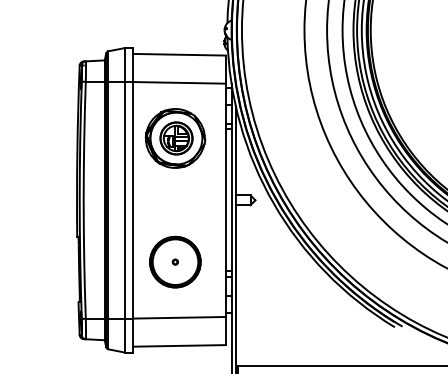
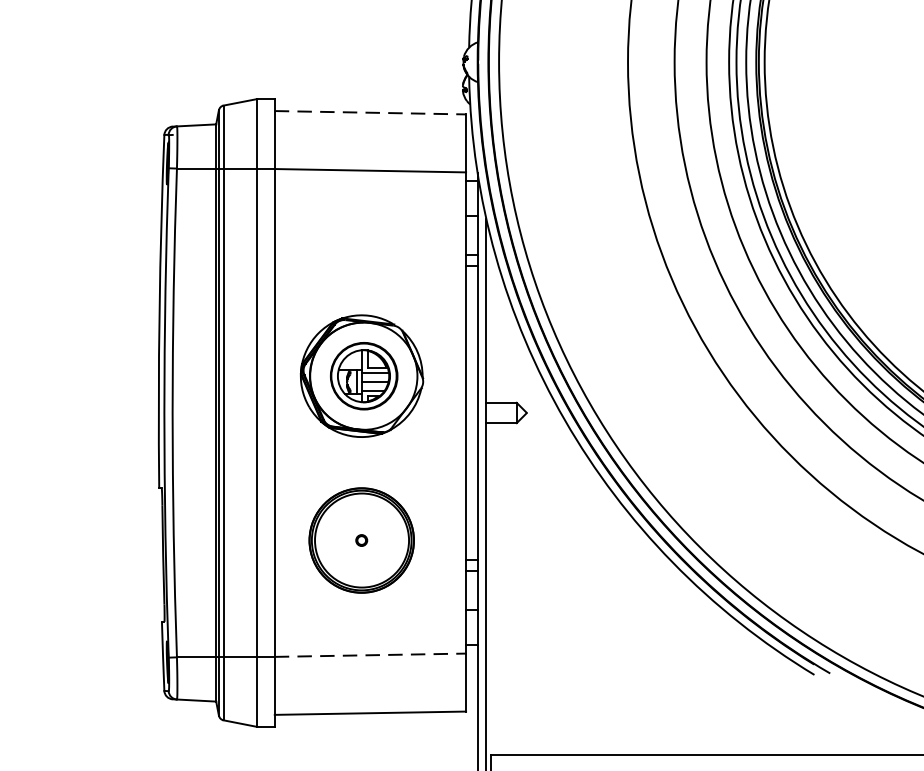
line: (180, 54) -> (372, 112), solid -> dashed
part: (175, 138) -> (361, 376), moved
line: (180, 317) -> (372, 654), solid -> dashed

